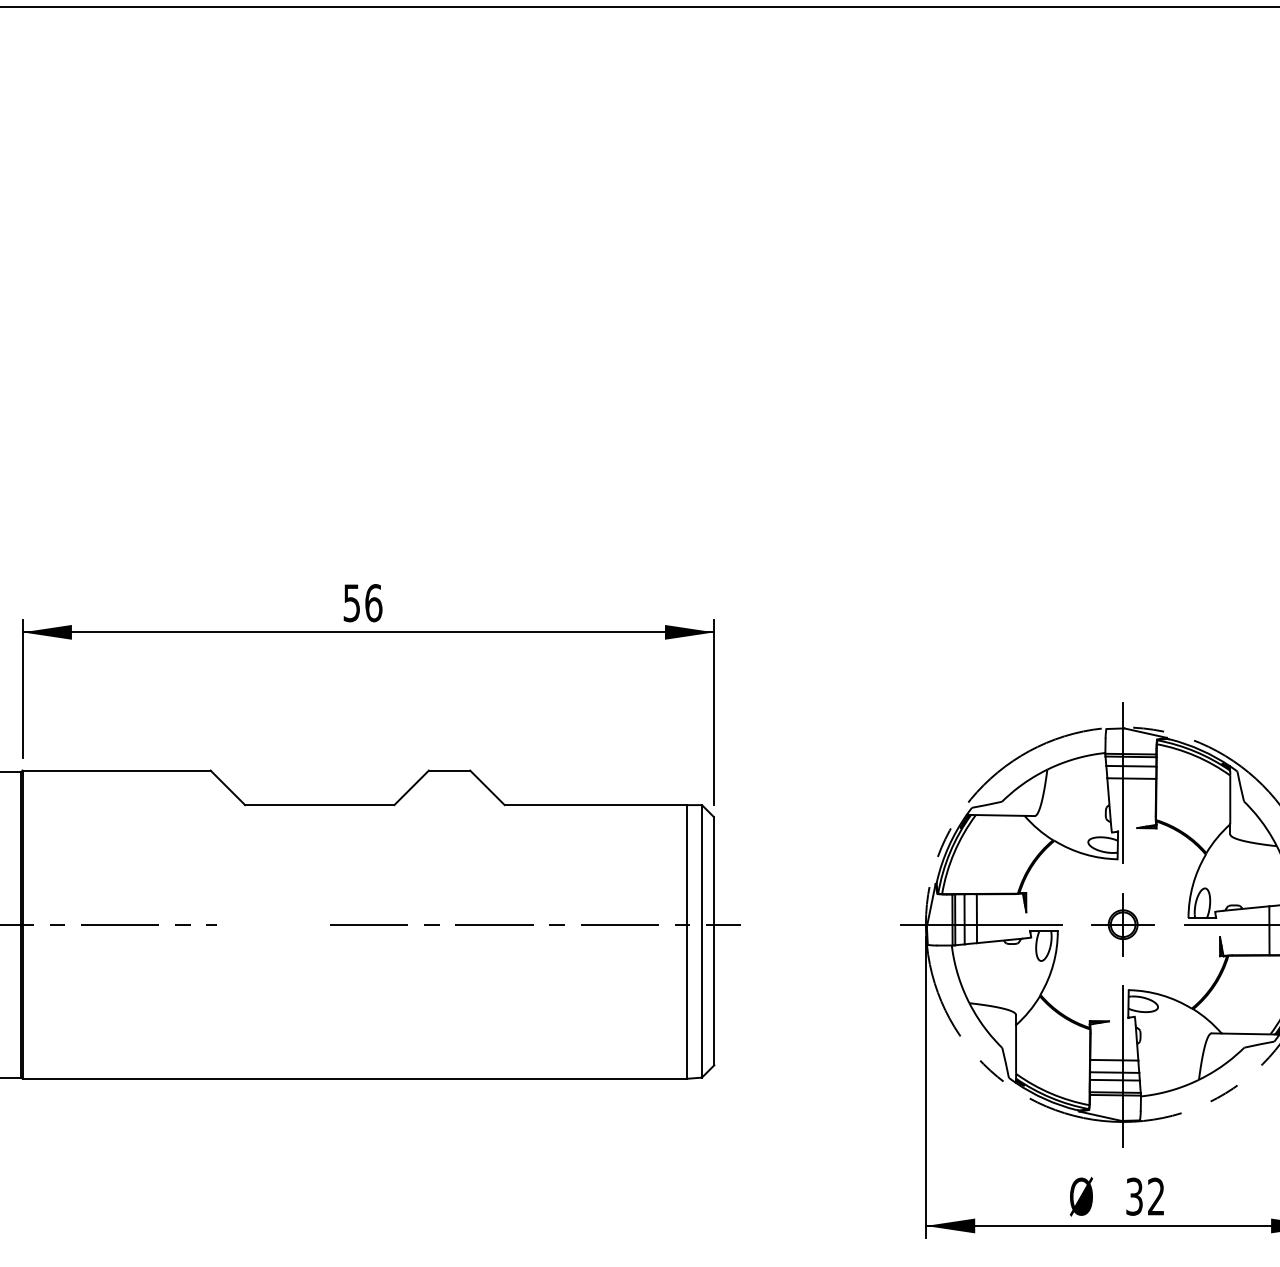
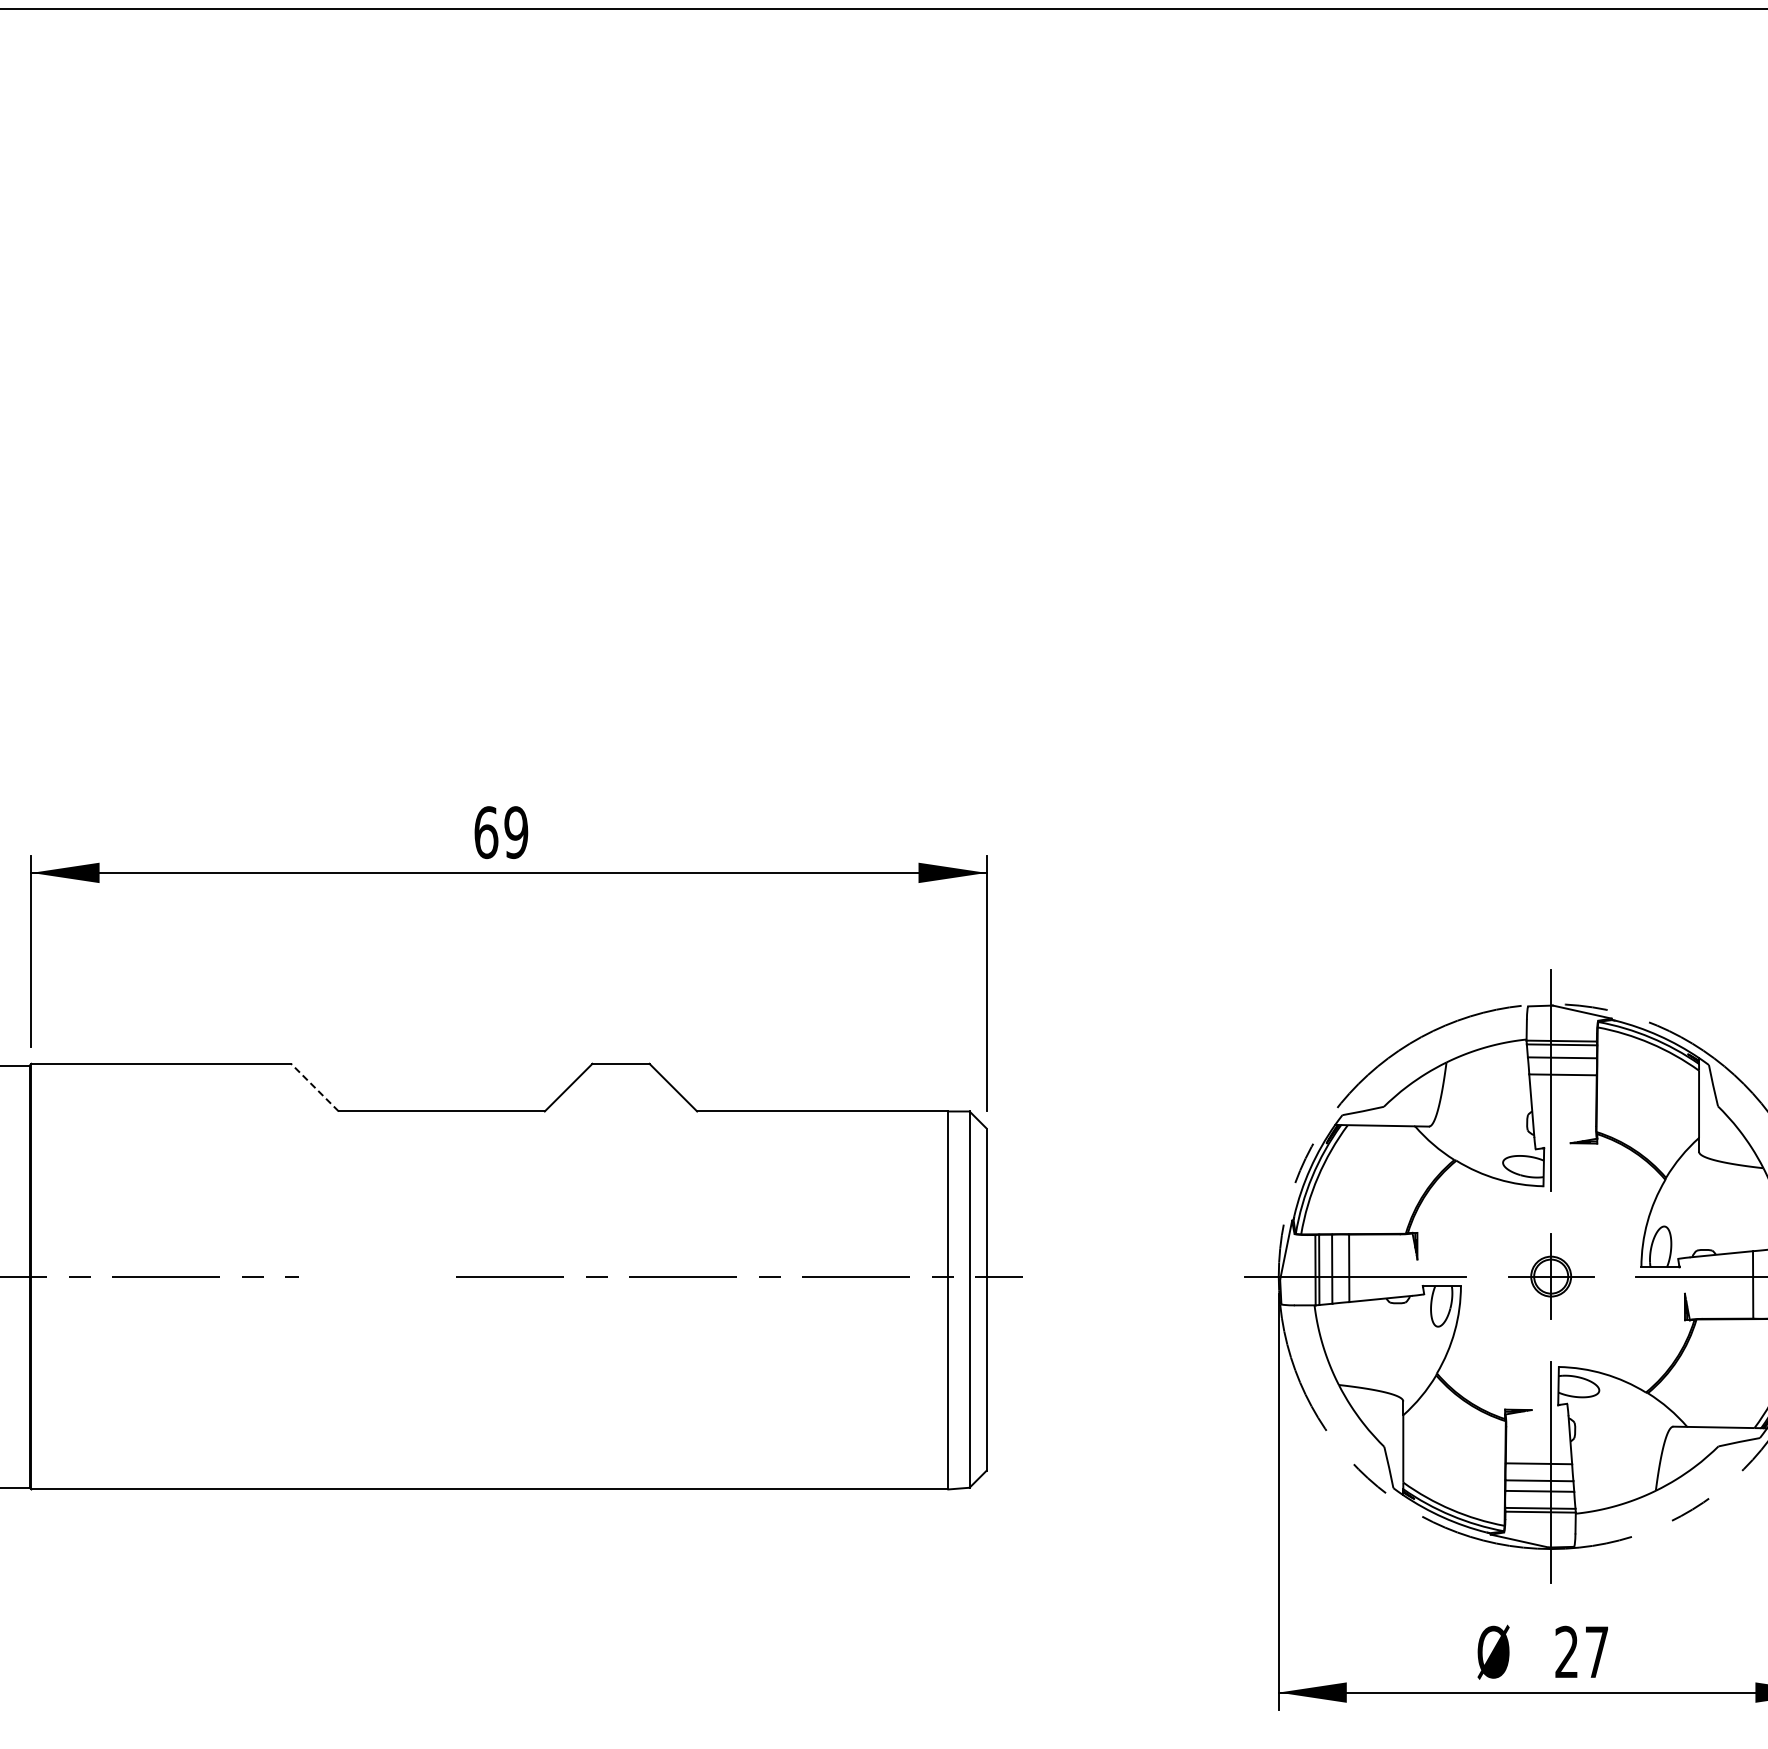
text: (362, 603) -> (501, 832), 56 -> 69
line: (227, 787) -> (314, 1087), solid -> dashed
text: (1145, 1196) -> (1581, 1651), 32 -> 27

